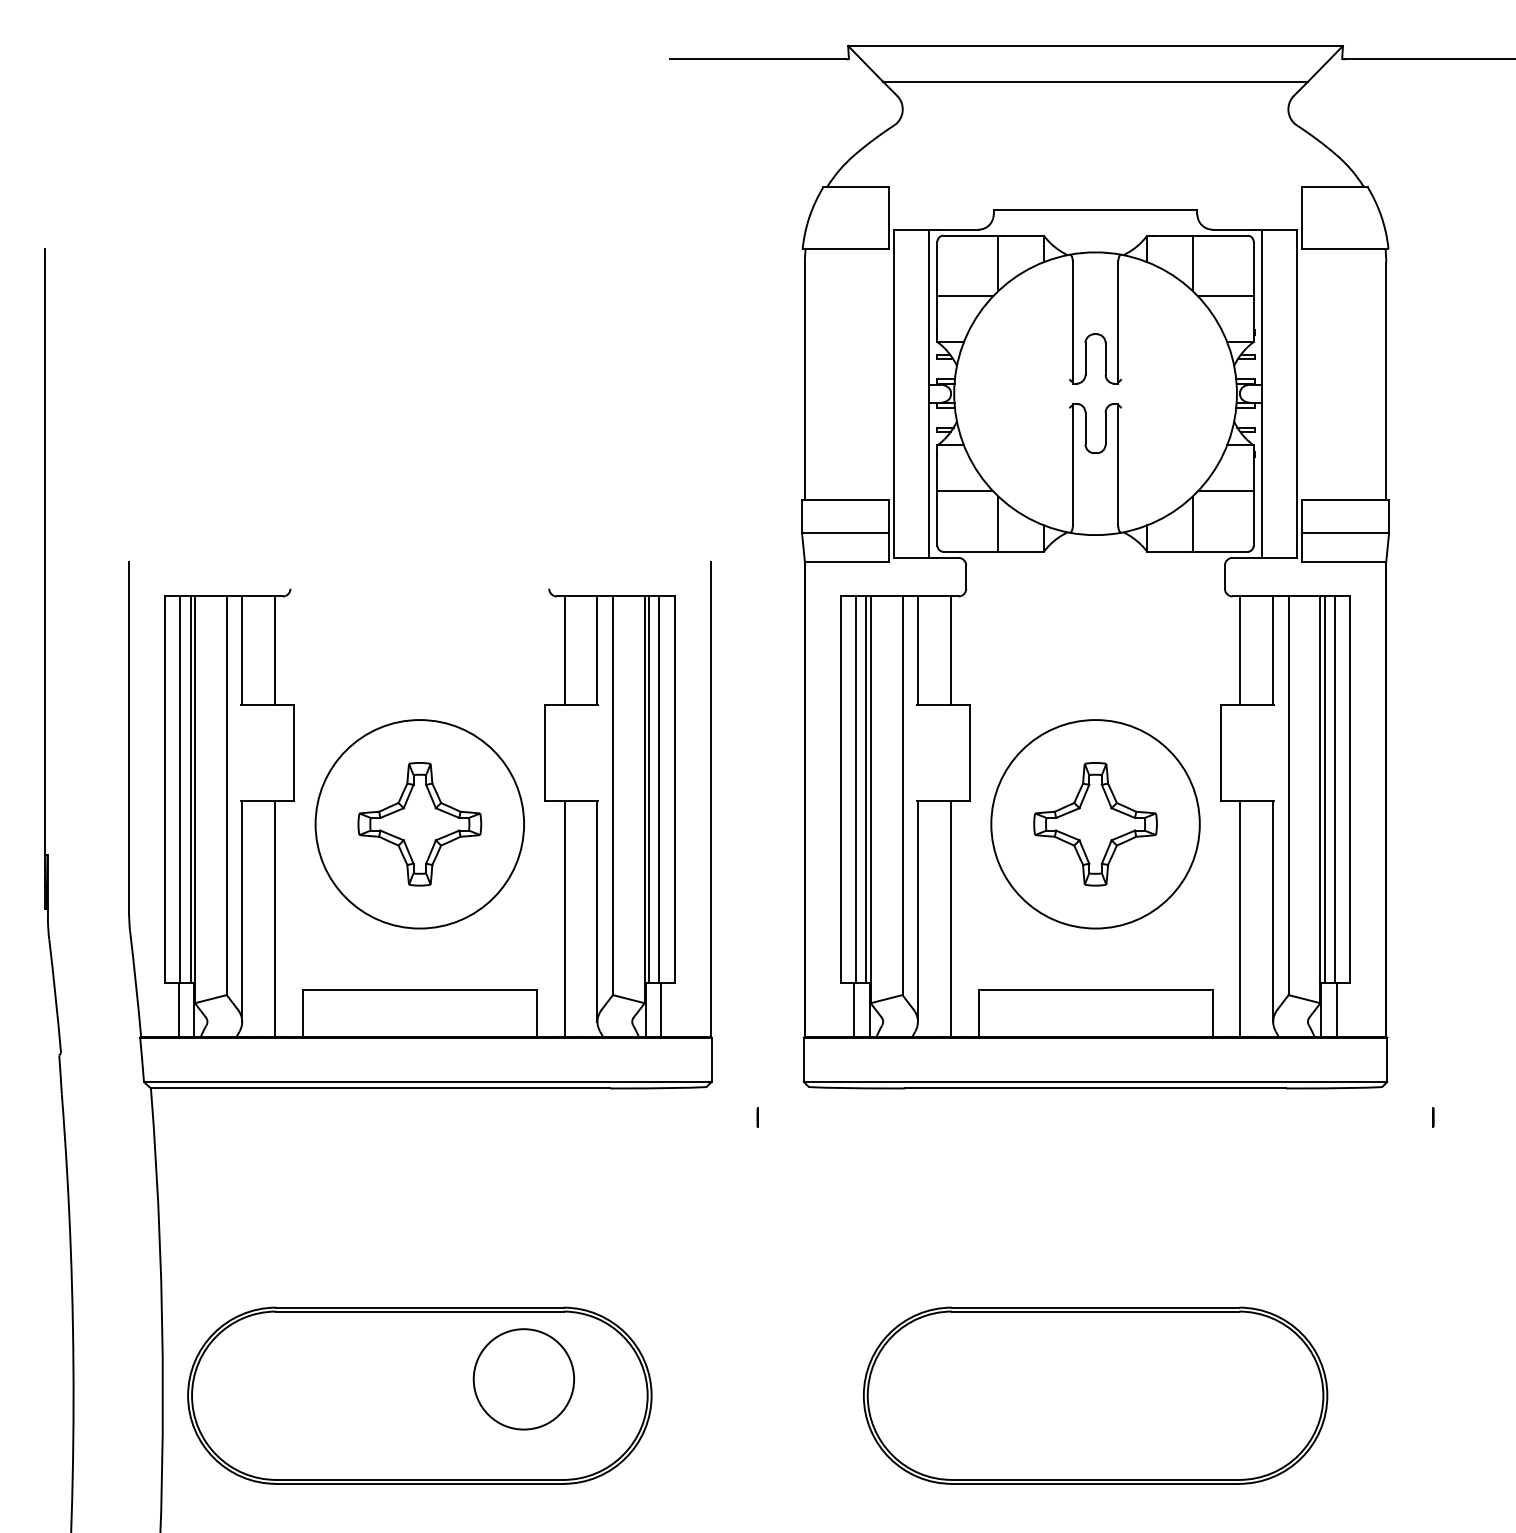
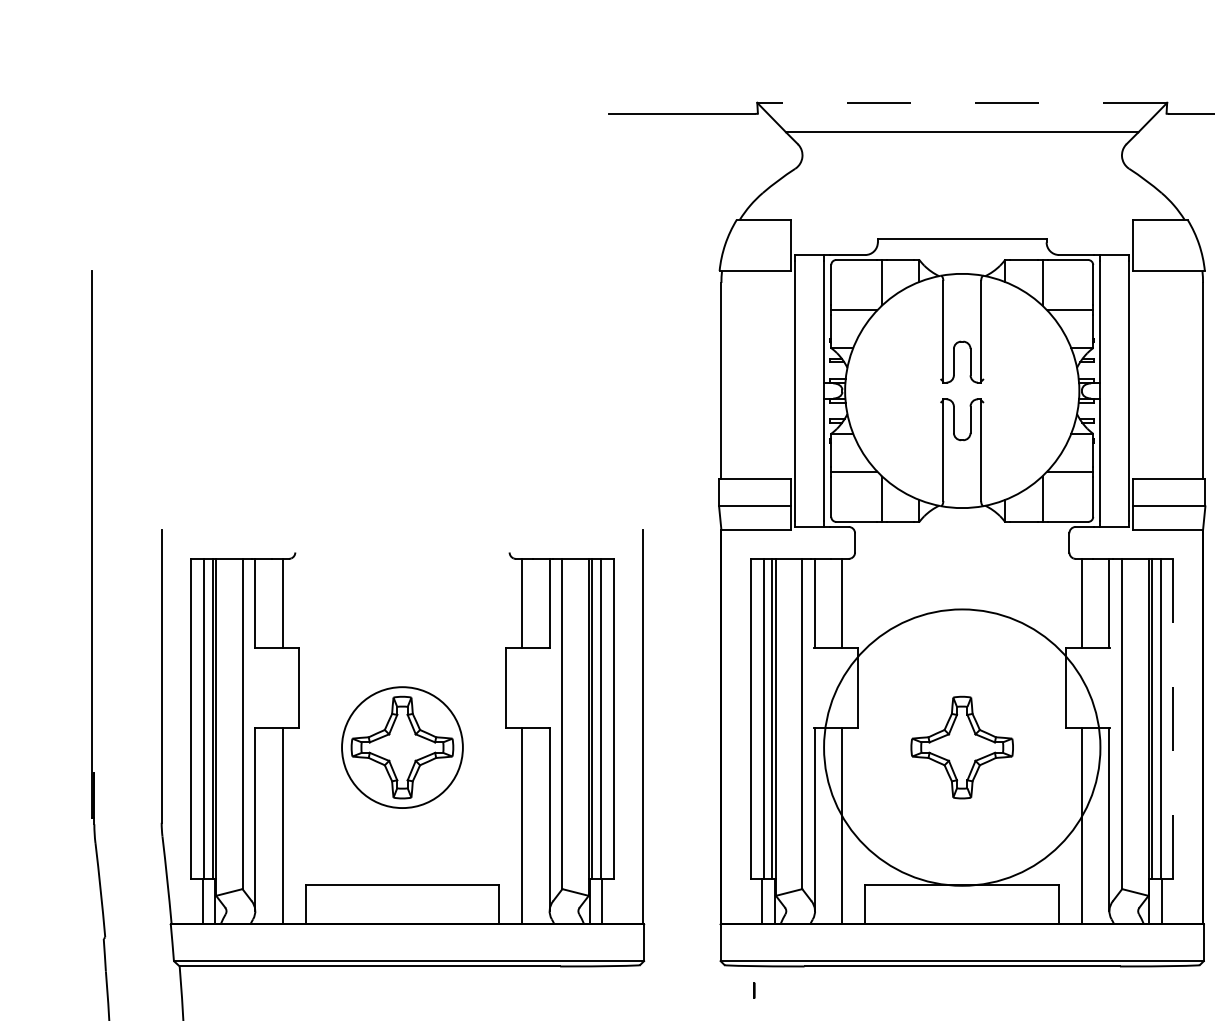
line: (1095, 45) -> (962, 102), solid -> dashed
line: (1350, 790) -> (1173, 719), solid -> dashed
circle: (419, 824) -> (402, 747), size x0.7
circle: (1095, 824) -> (962, 747), size x1.6
line: (757, 1117) -> (754, 990), moved

